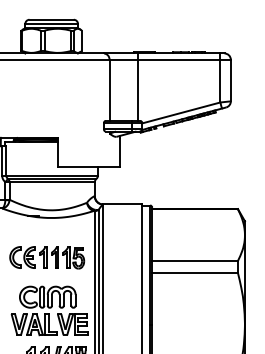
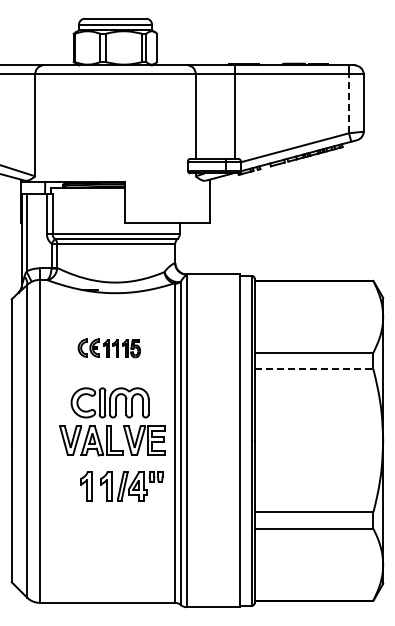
line: (220, 80) -> (349, 103), solid -> dashed
part: (47, 257) -> (109, 348), size x0.6
line: (195, 273) -> (314, 369), solid -> dashed

